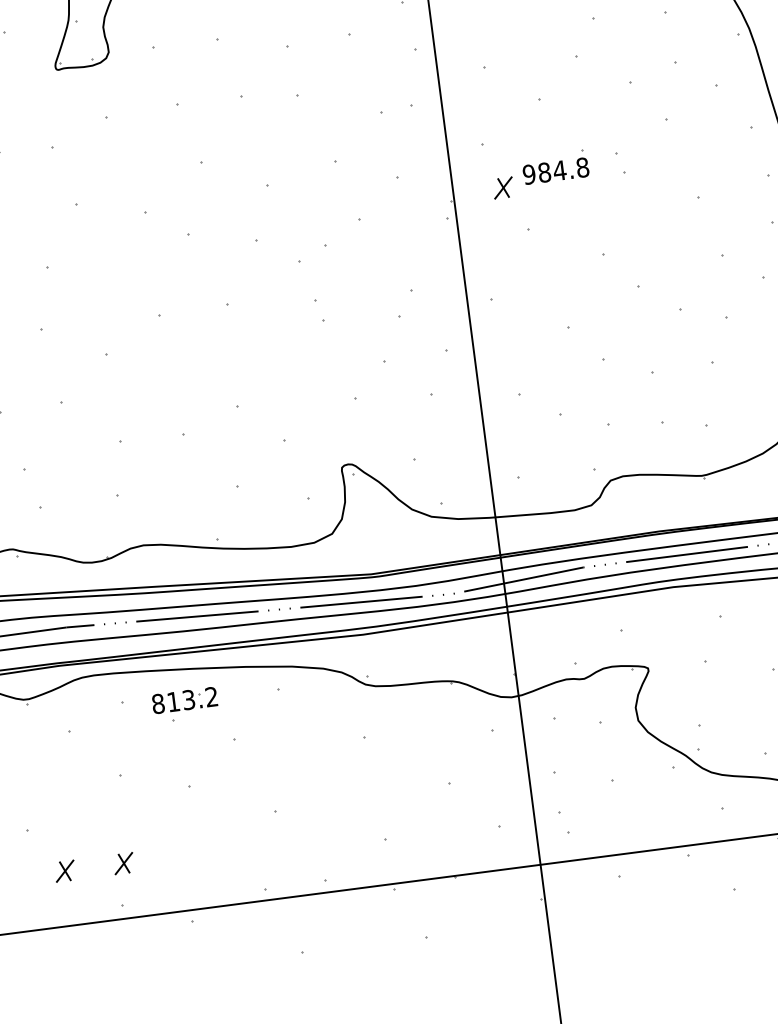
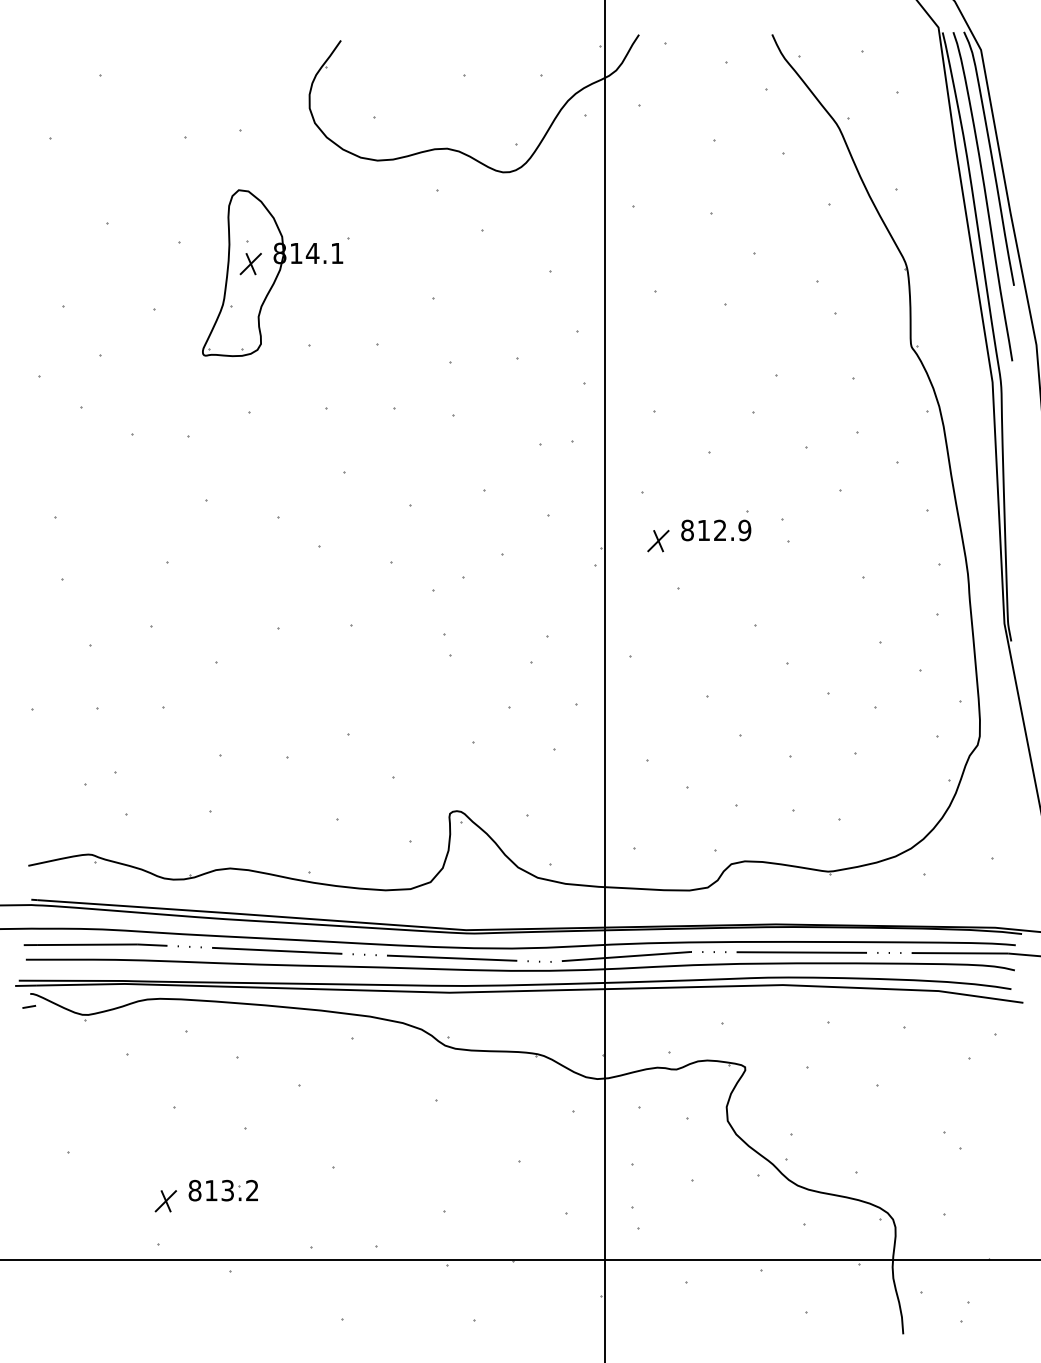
text: (556, 171) -> (716, 530), 984.8 -> 812.9
part: (183, 700) -> (222, 1190), moved
part: (64, 871) -> (102, 1201), removed

